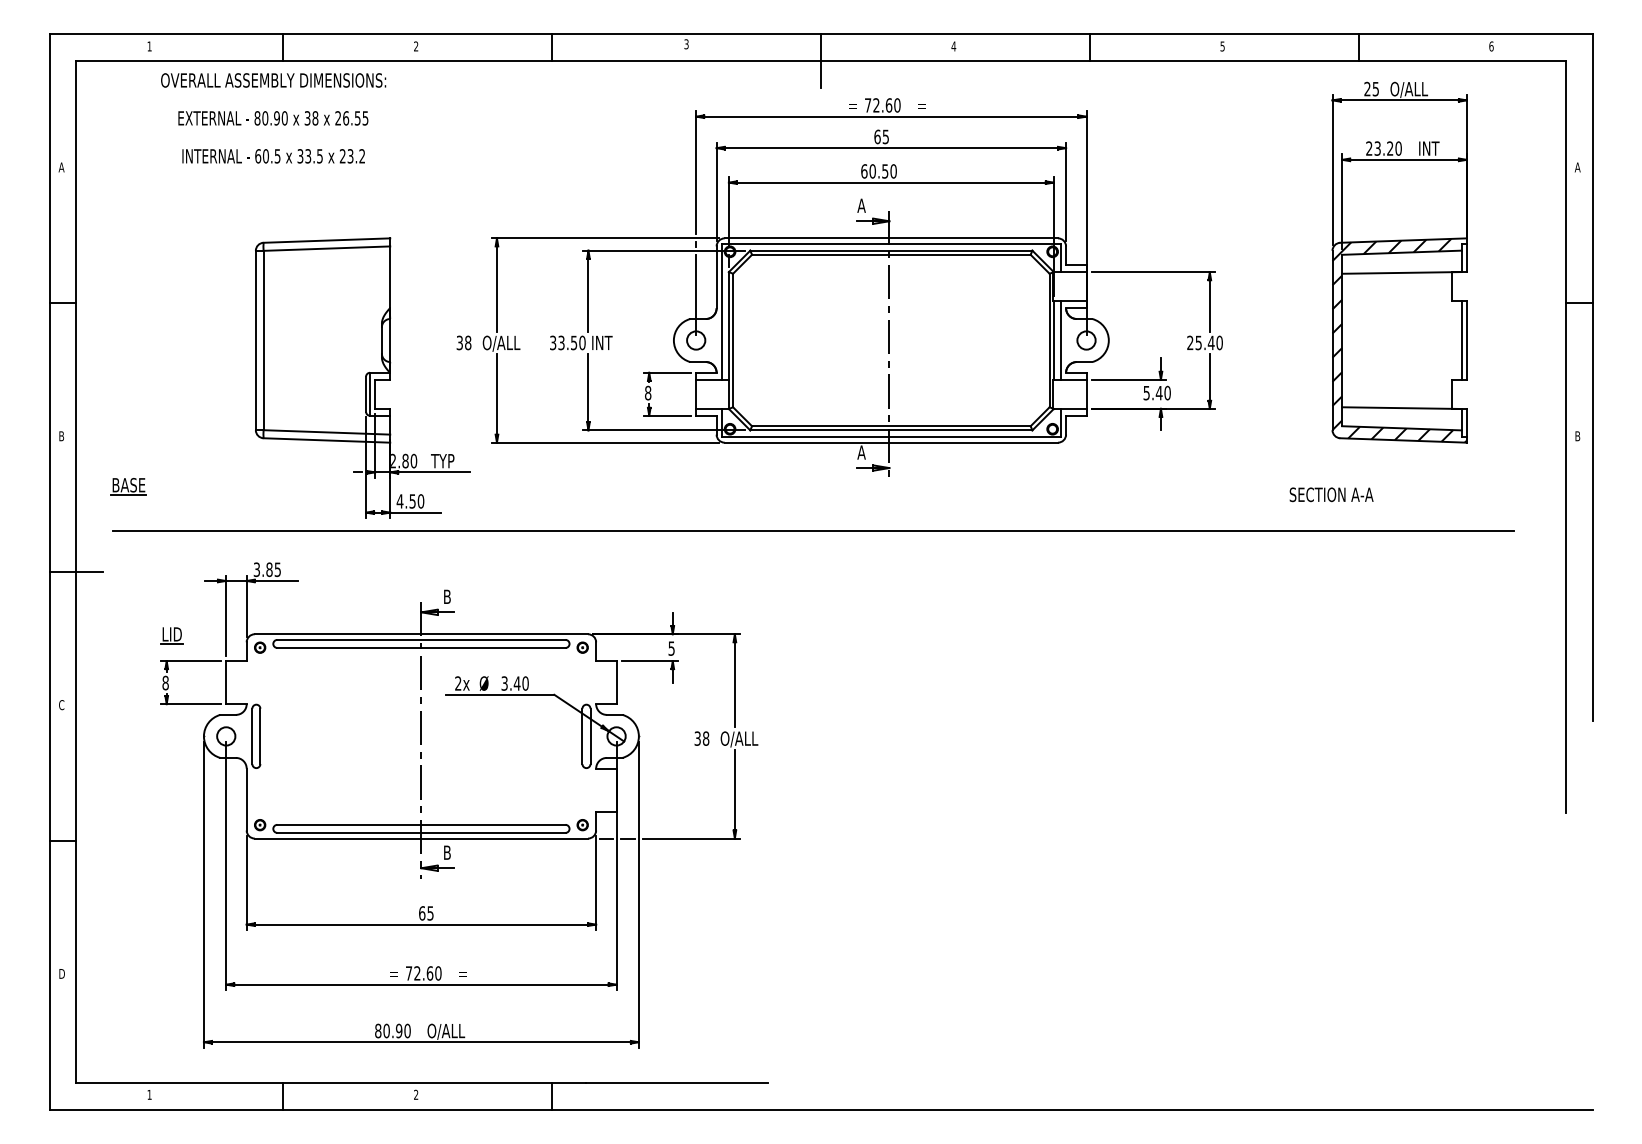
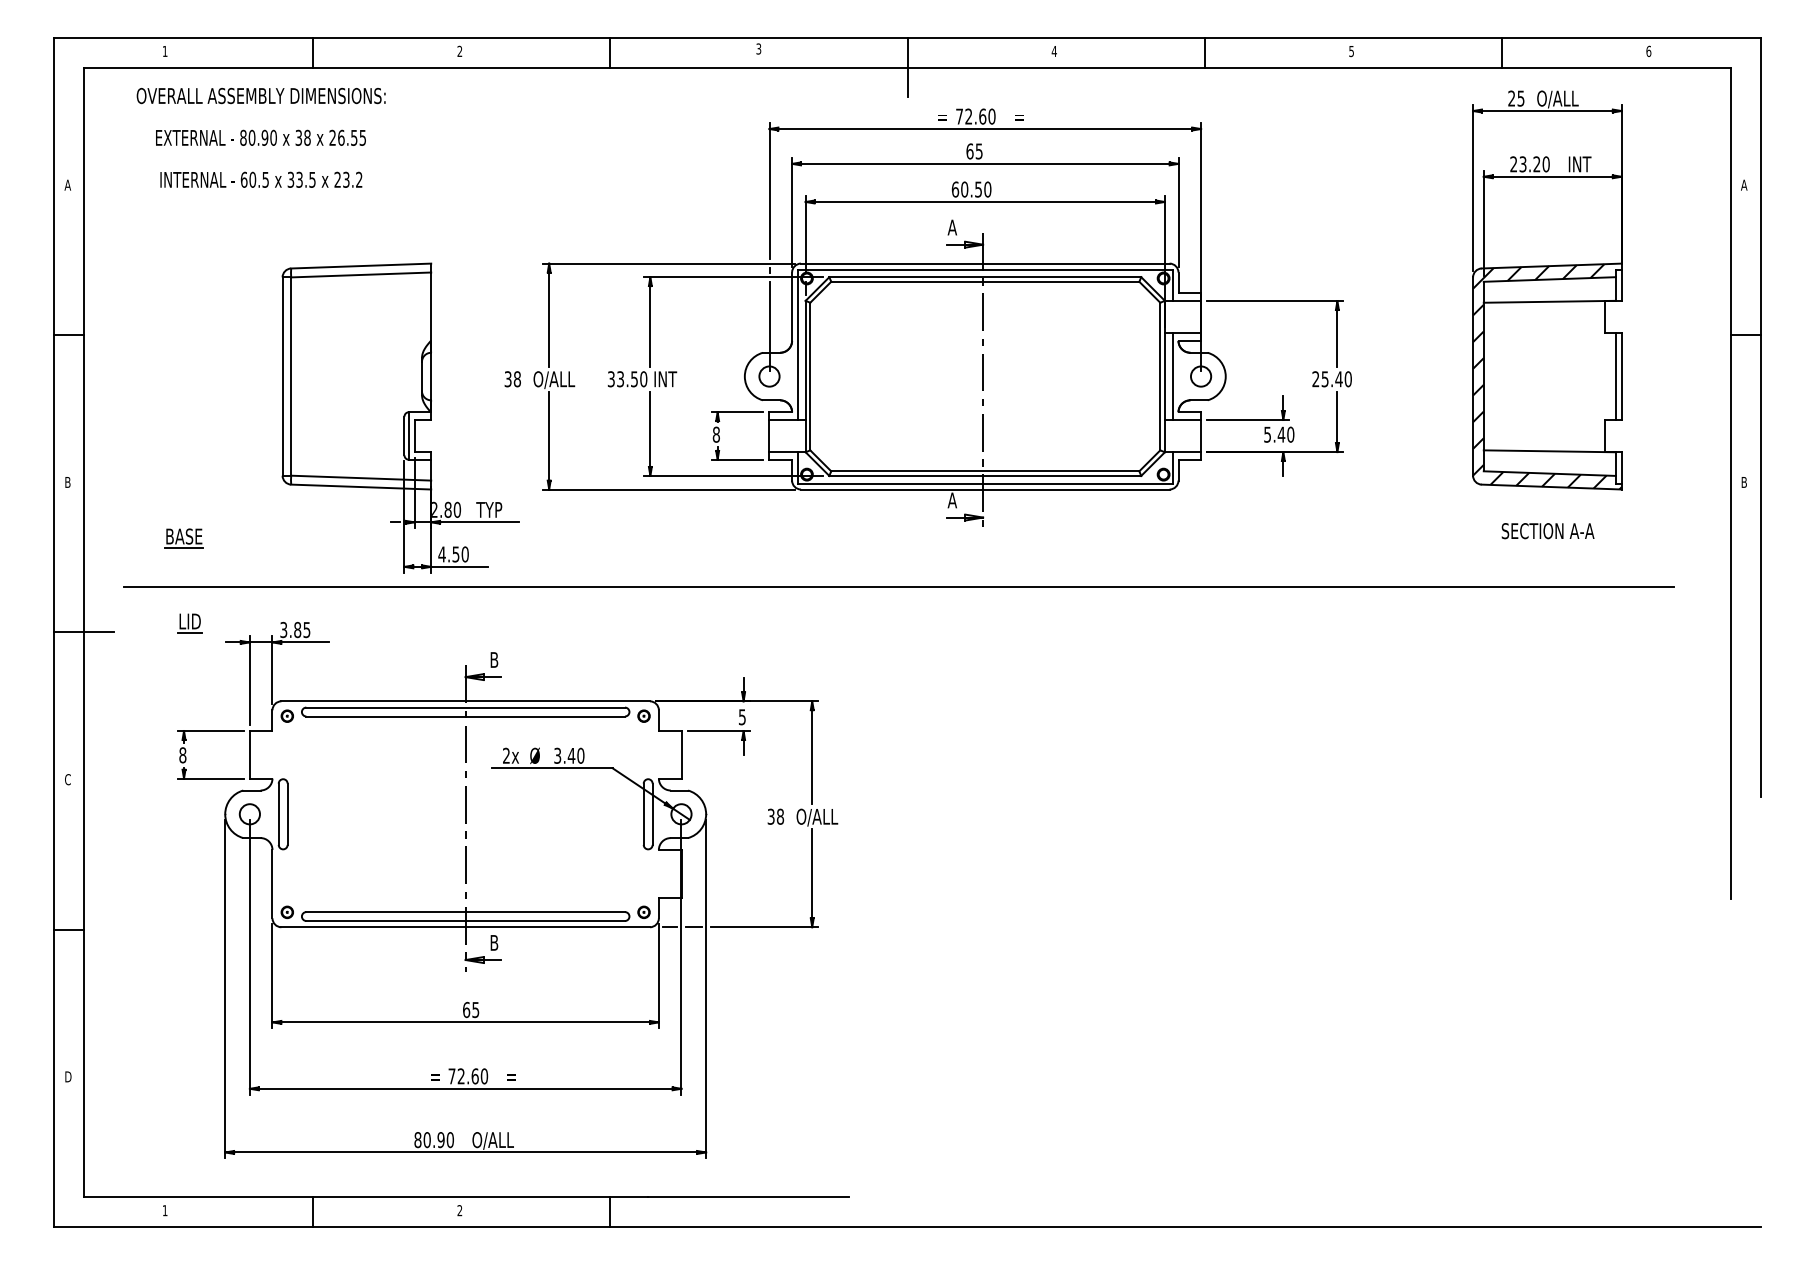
text: (272, 117) -> (260, 137), moved
part: (128, 486) -> (183, 538), moved
text: (1331, 495) -> (1547, 531), moved
part: (171, 636) -> (189, 623), moved

